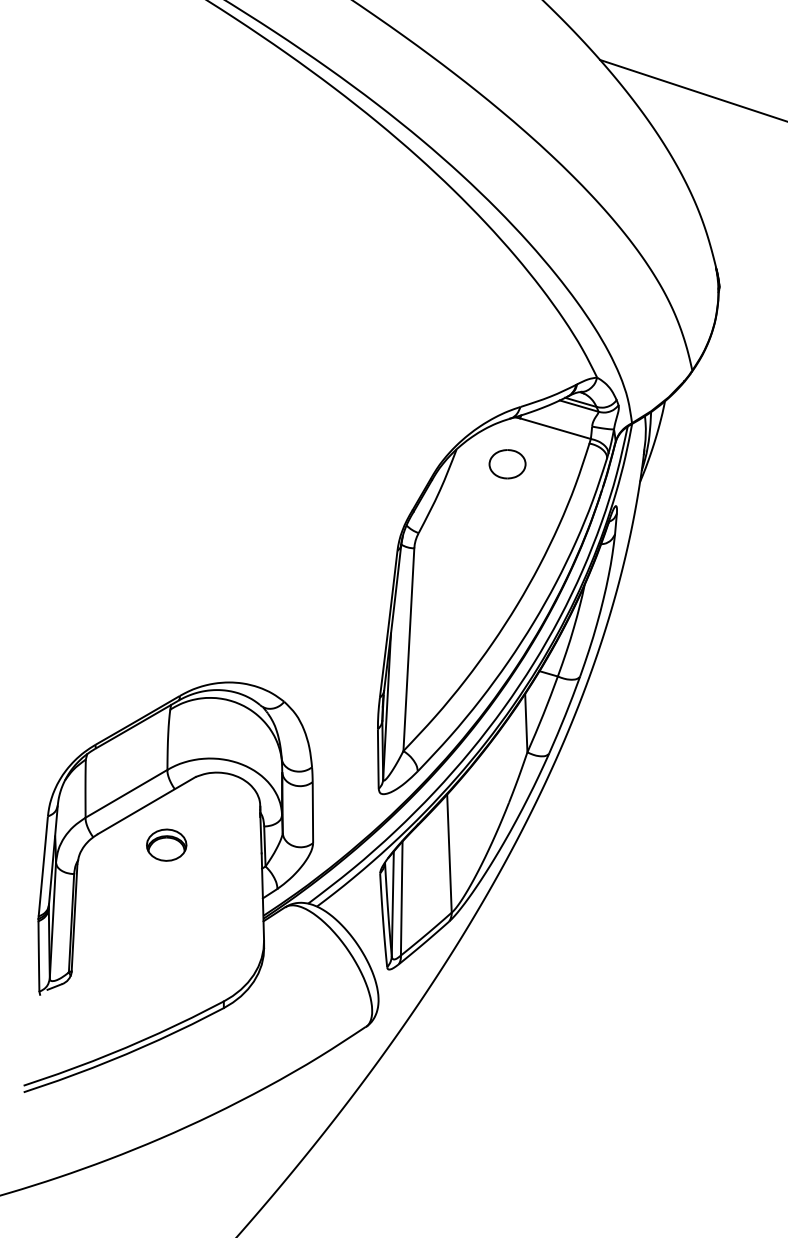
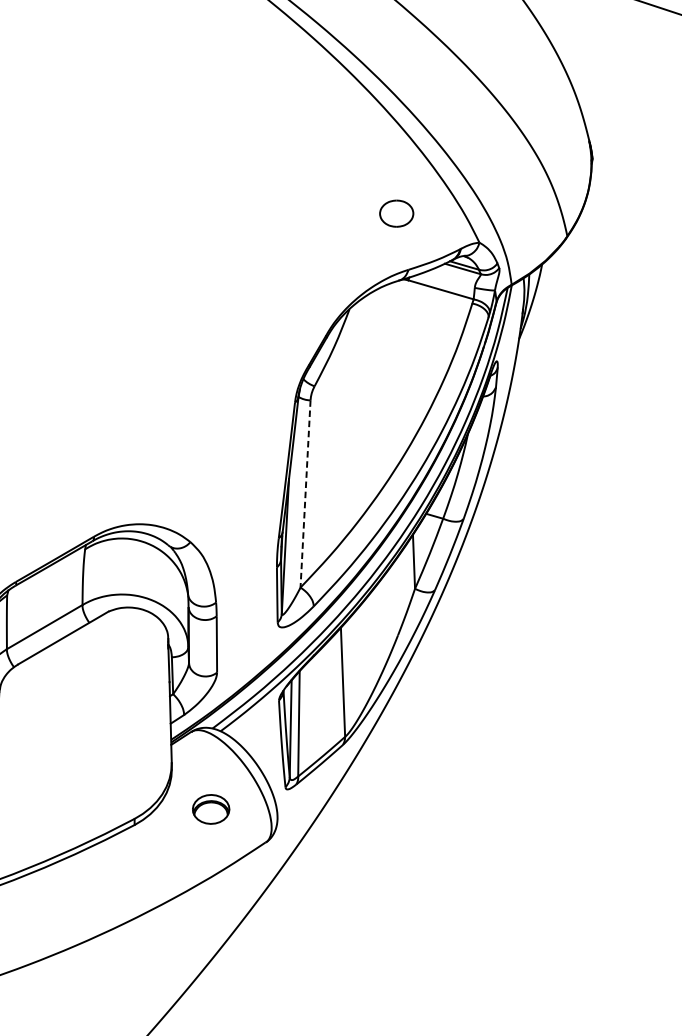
part: (507, 464) -> (396, 213), moved
line: (408, 650) -> (305, 494), solid -> dashed
part: (166, 844) -> (210, 808), moved

